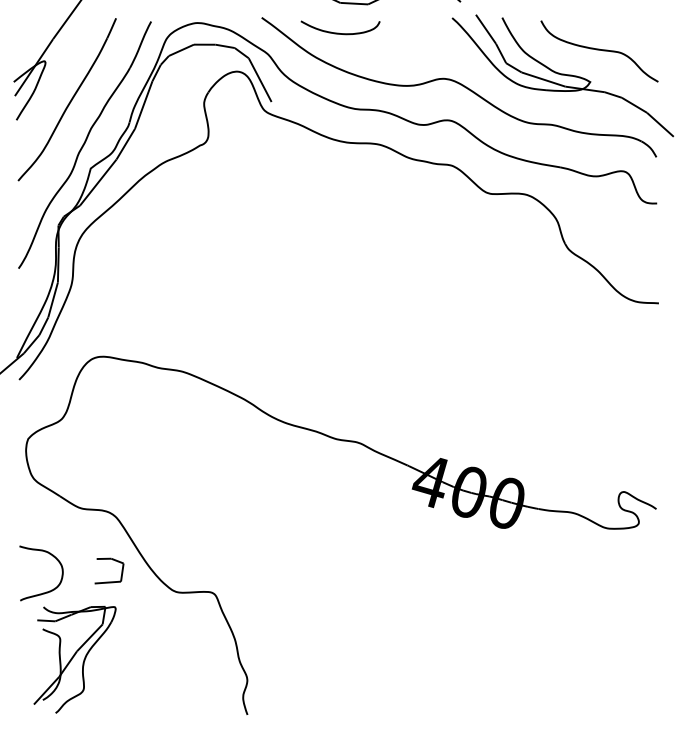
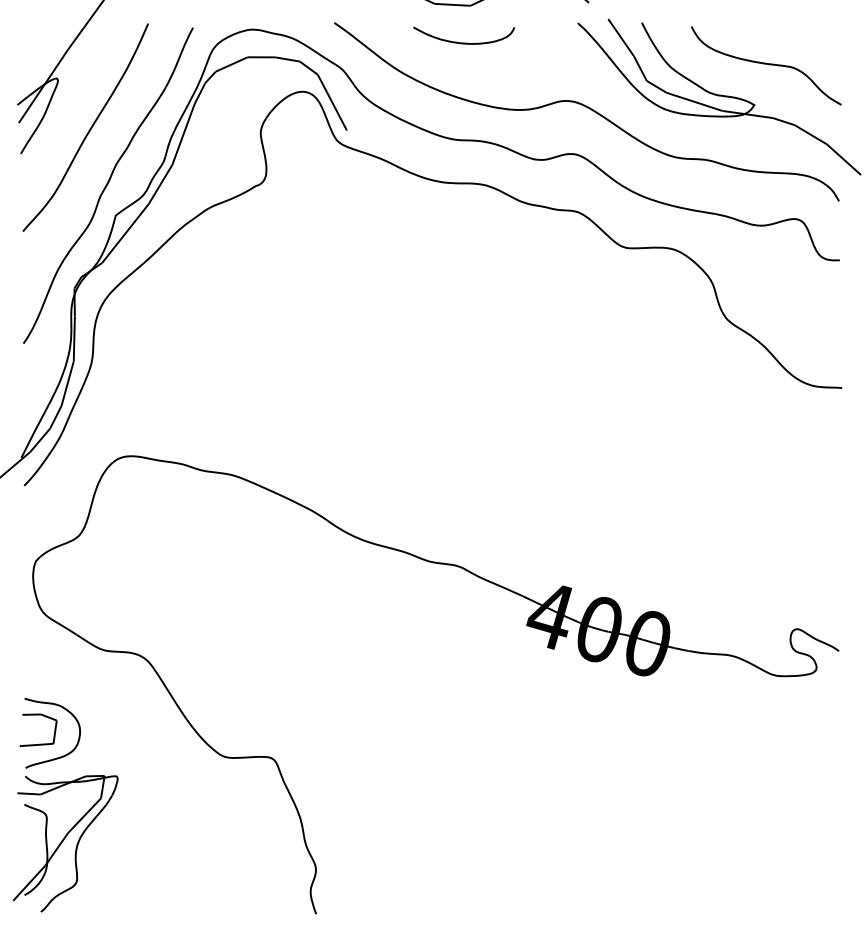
curve: (340, 33) -> (463, 42), moved
line: (114, 561) -> (45, 717), moved
part: (74, 659) -> (65, 843), moved

